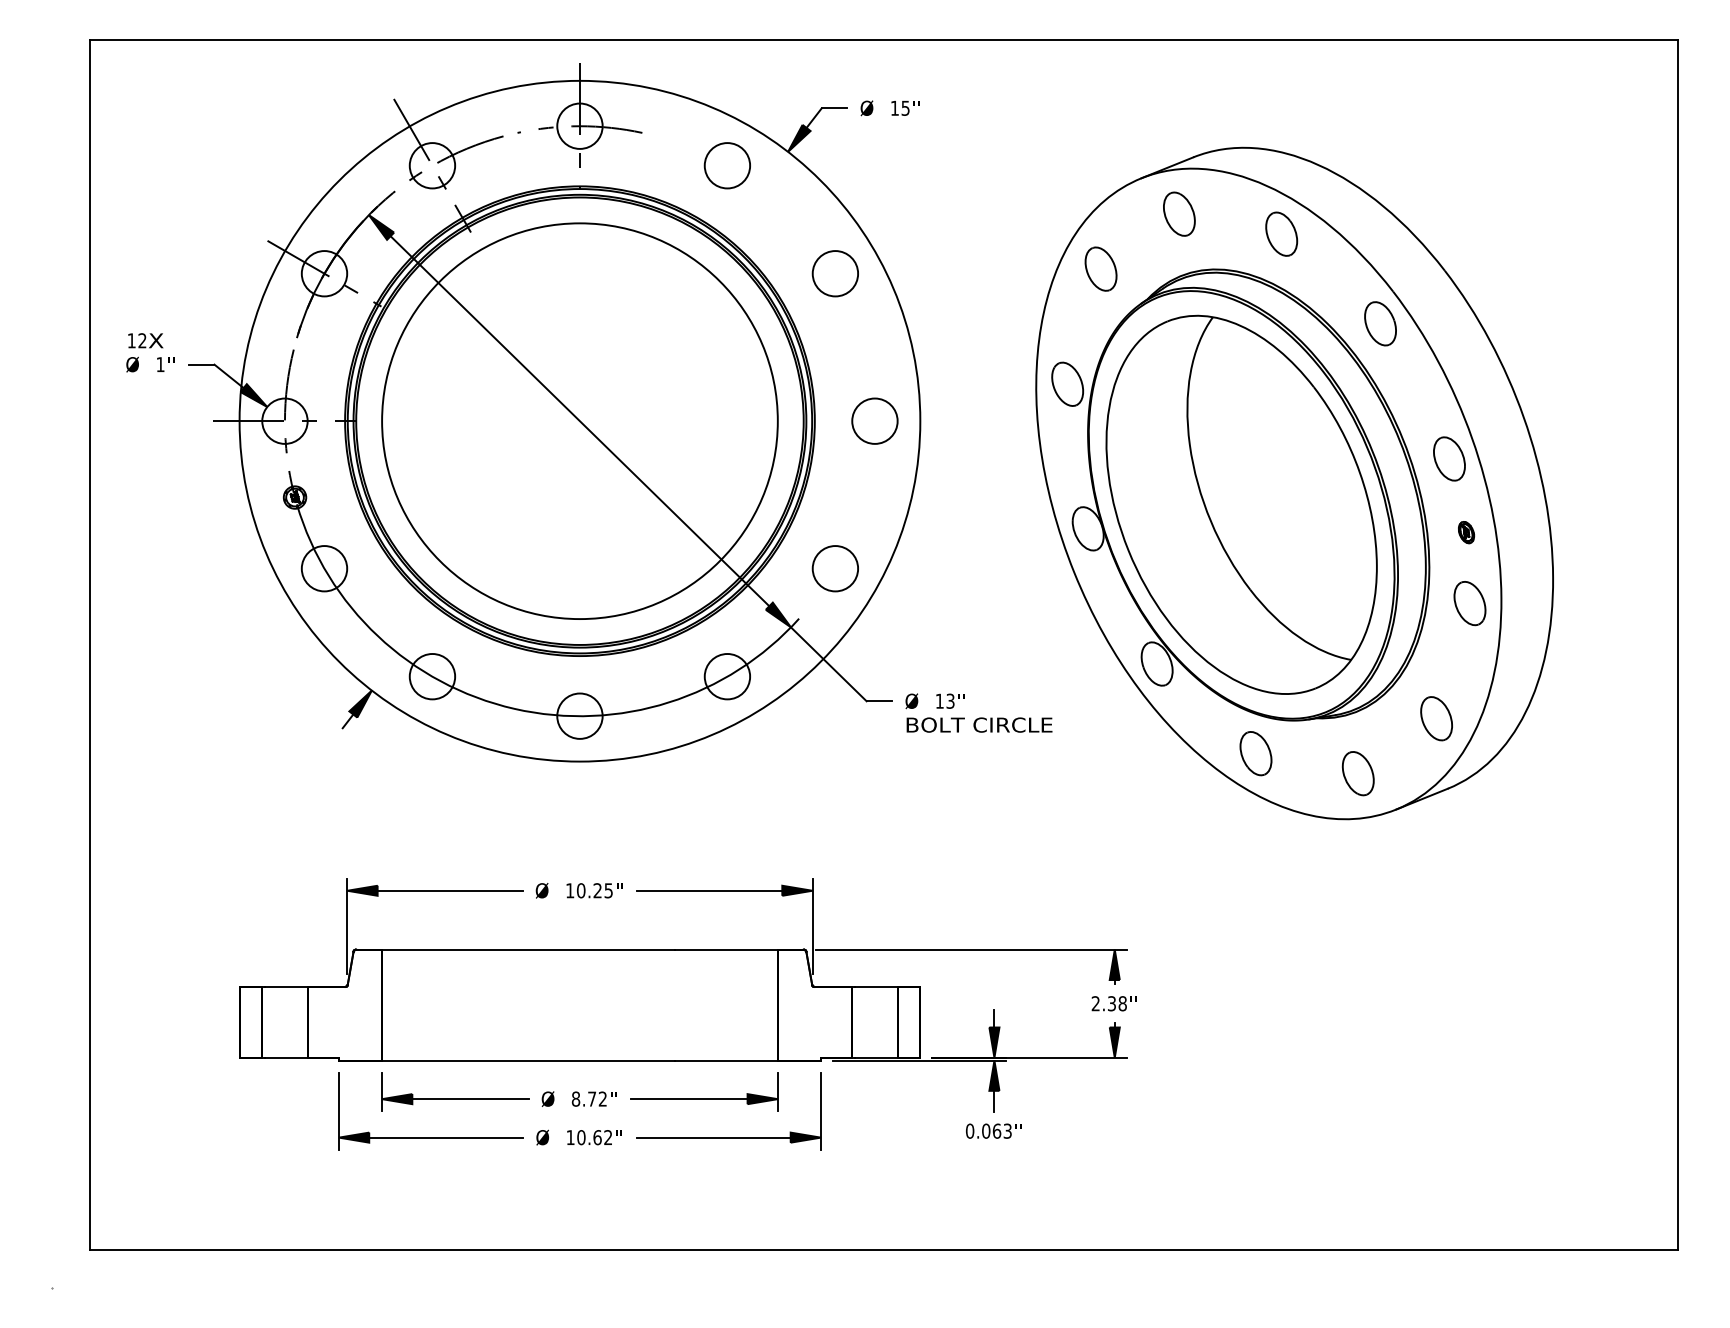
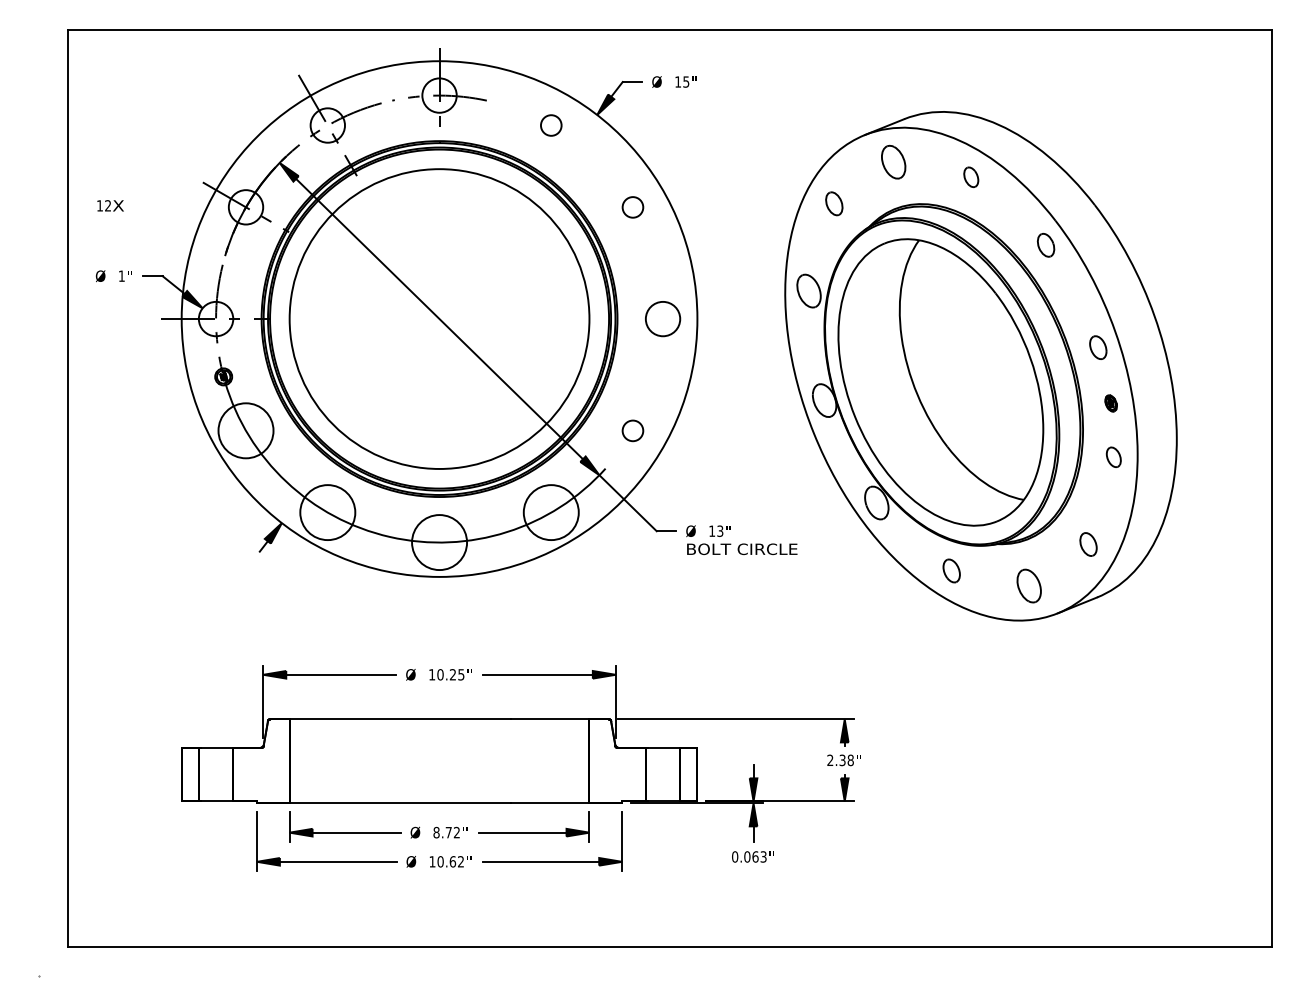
circle: (727, 165) -> (551, 125), size x0.6
part: (1281, 233) -> (971, 176), size x0.6
part: (1100, 268) -> (833, 203), size x0.7
circle: (834, 273) -> (632, 207), size x0.6
part: (1380, 323) -> (1046, 245), size x0.7
text: (145, 340) -> (110, 205), moved
part: (1449, 458) -> (1098, 347), size x0.7
circle: (324, 568) -> (246, 430), size x1.6
circle: (834, 568) -> (632, 430), size x0.6
part: (1469, 603) -> (1113, 457), size x0.6
circle: (432, 676) -> (327, 512), size x1.6
circle: (727, 676) -> (551, 512), size x1.6
circle: (579, 715) -> (439, 542), size x1.6
part: (1436, 718) -> (1088, 544), size x0.7
part: (1255, 753) -> (951, 570), size x0.7

